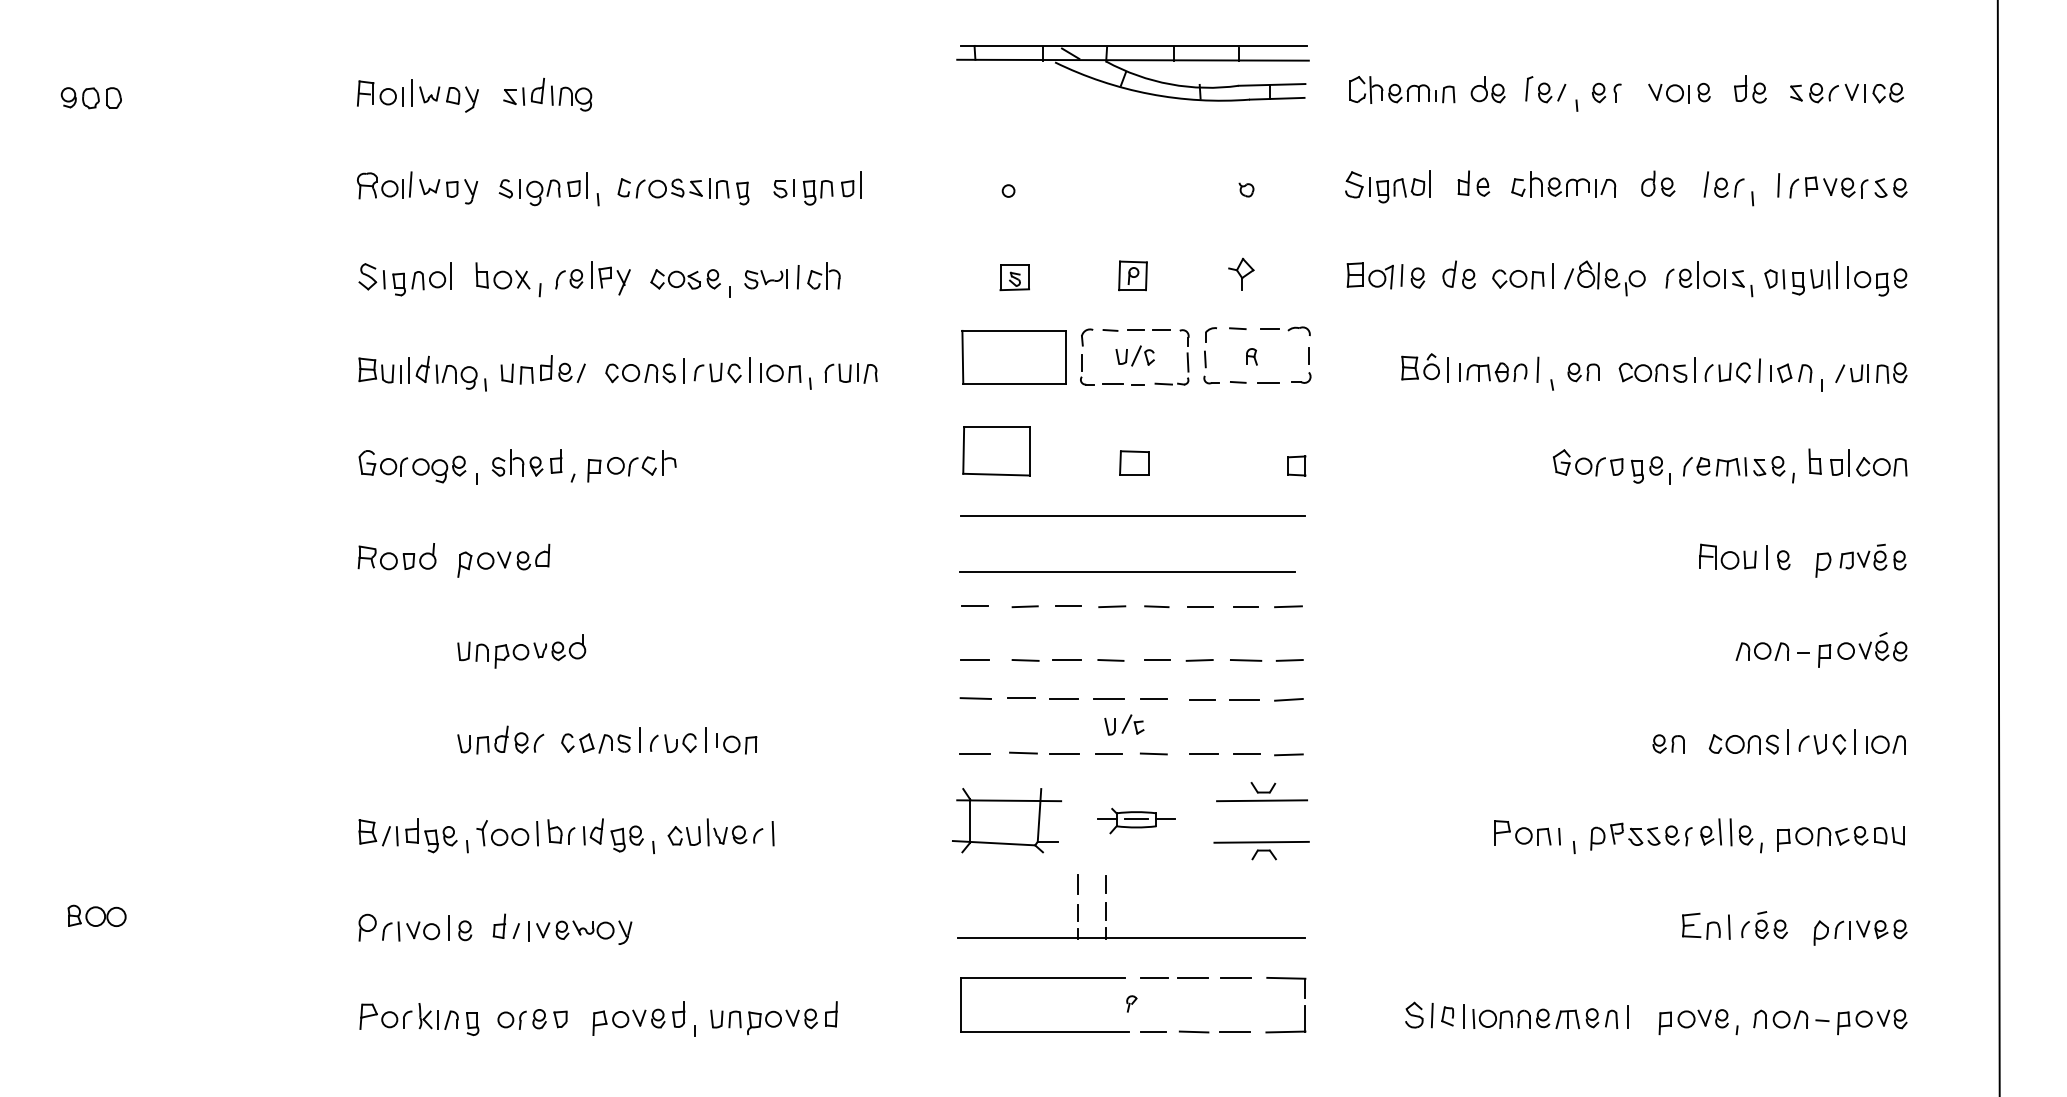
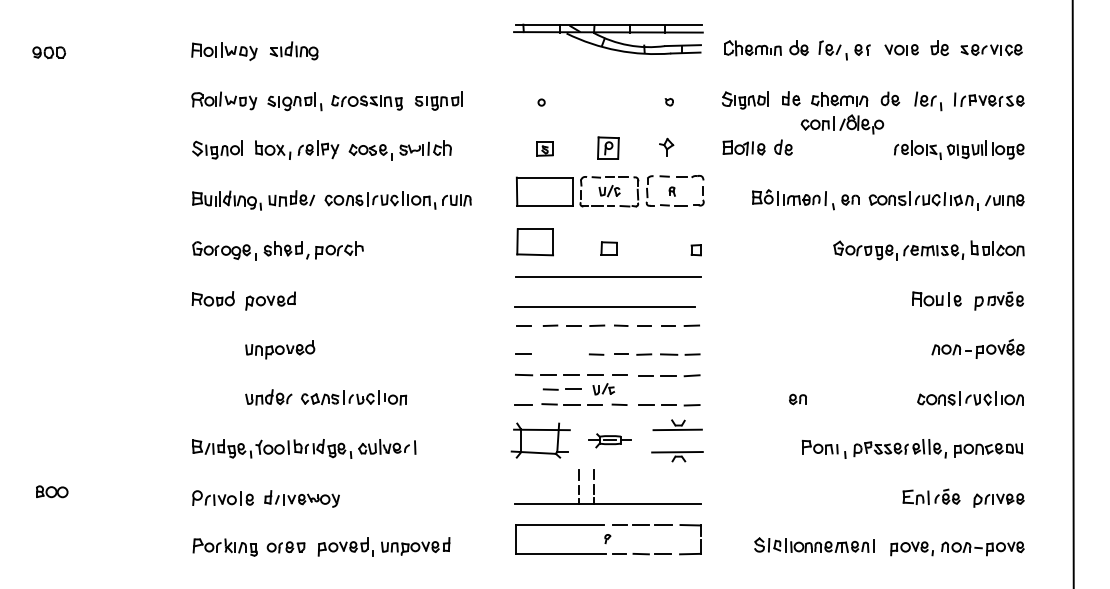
part: (1133, 274) -> (608, 147), size x1.4
part: (1568, 278) -> (842, 124), moved
line: (1040, 660) -> (558, 389), moved
part: (1667, 744) -> (797, 399), moved

